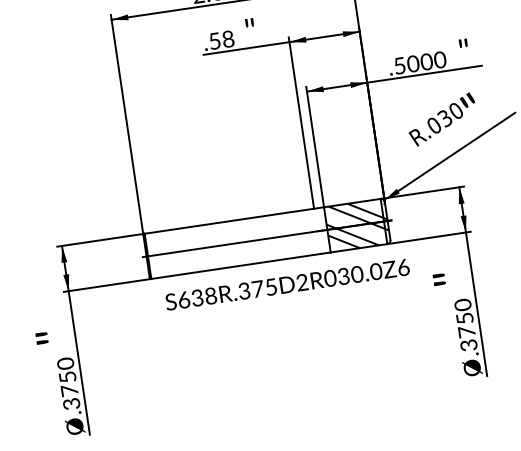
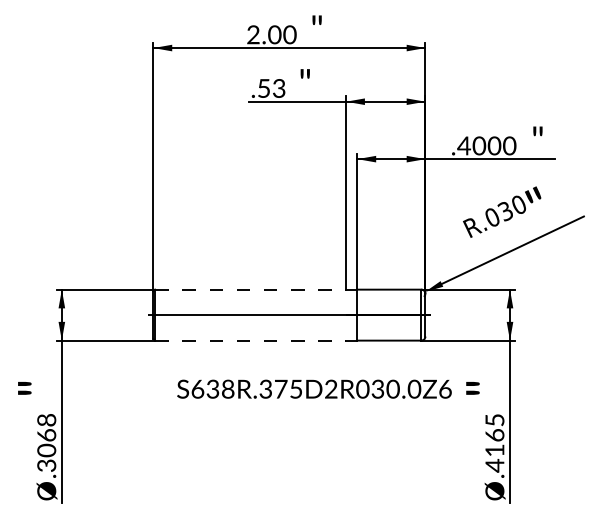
text: (228, 39) -> (279, 88), .58 -> .53
text: (399, 65) -> (463, 145), .5000 -> .4000
line: (229, 221) -> (250, 289), solid -> dashed
hatch: (357, 224) -> (391, 314), removed
line: (235, 266) -> (250, 340), solid -> dashed
text: (287, 284) -> (314, 388), moved
text: (465, 324) -> (494, 442), .3750 -> .4165
text: (67, 377) -> (46, 435), .3750 -> .3068

